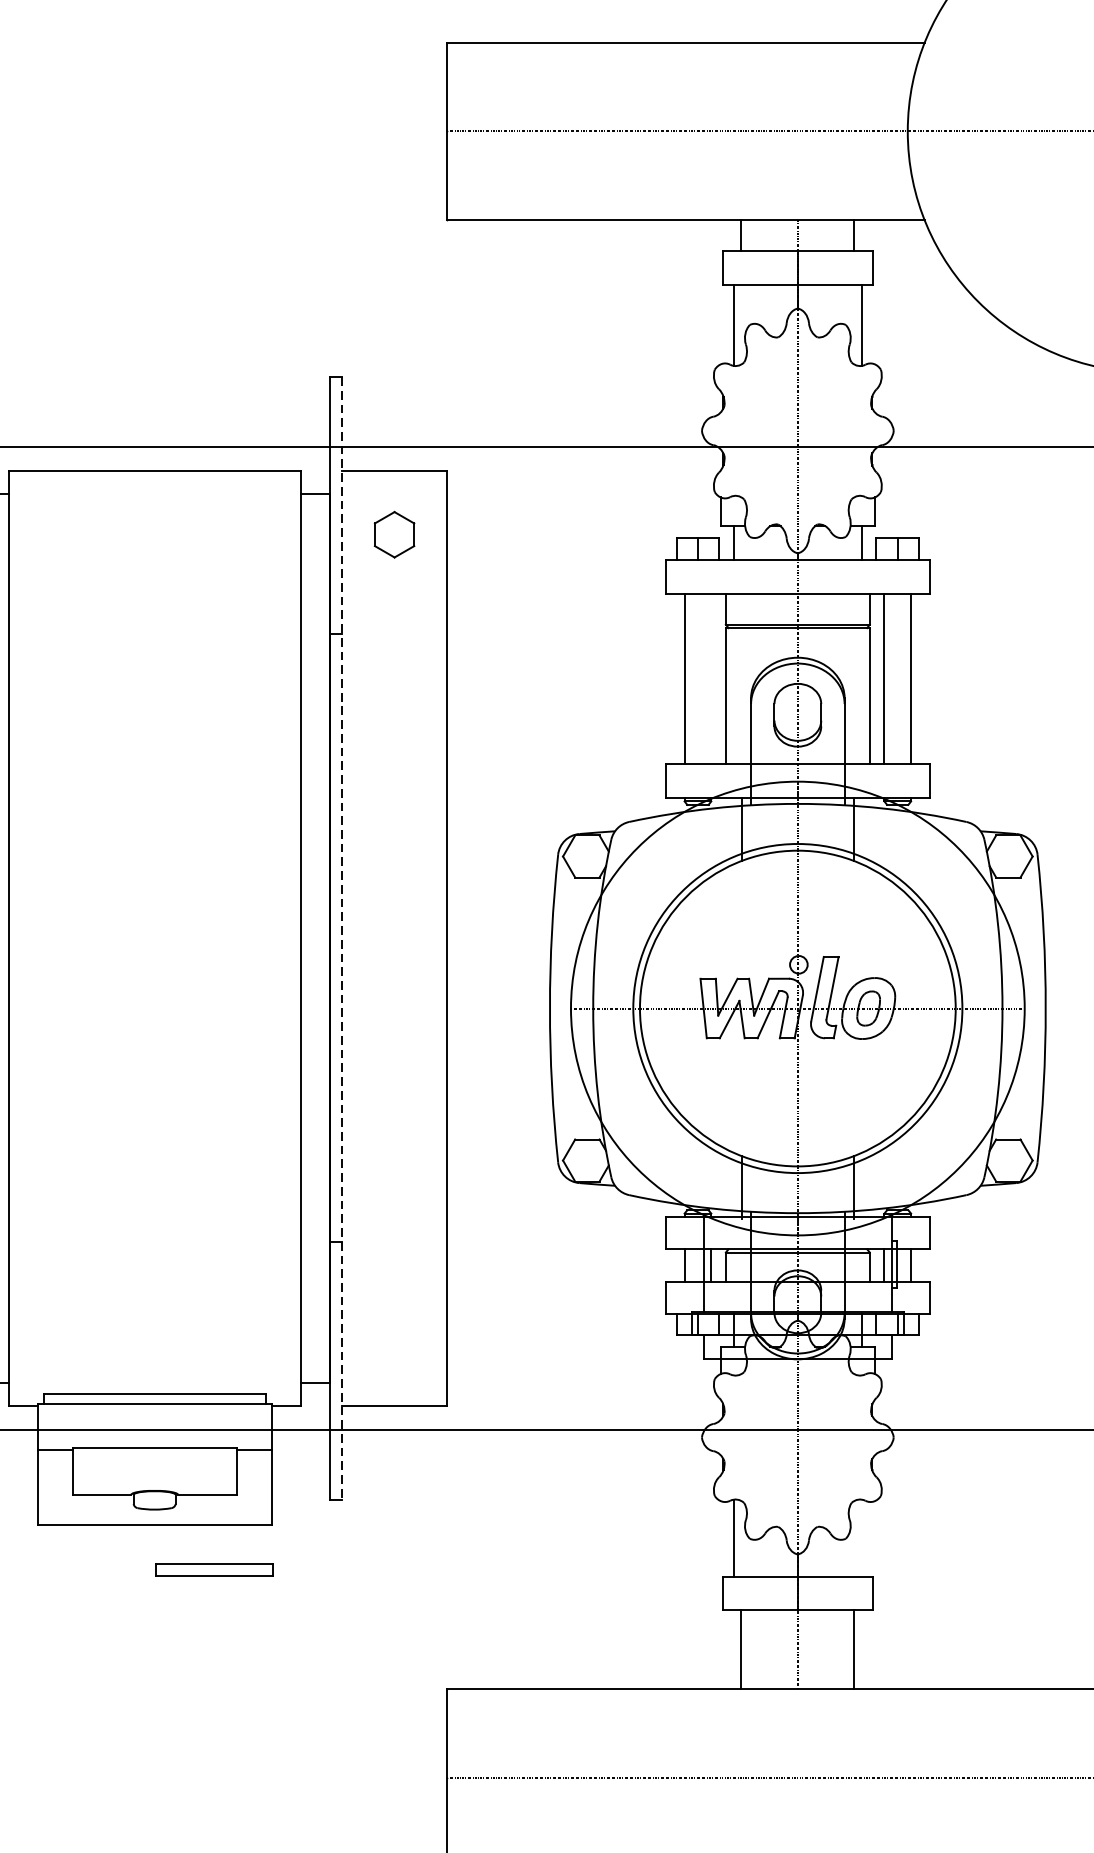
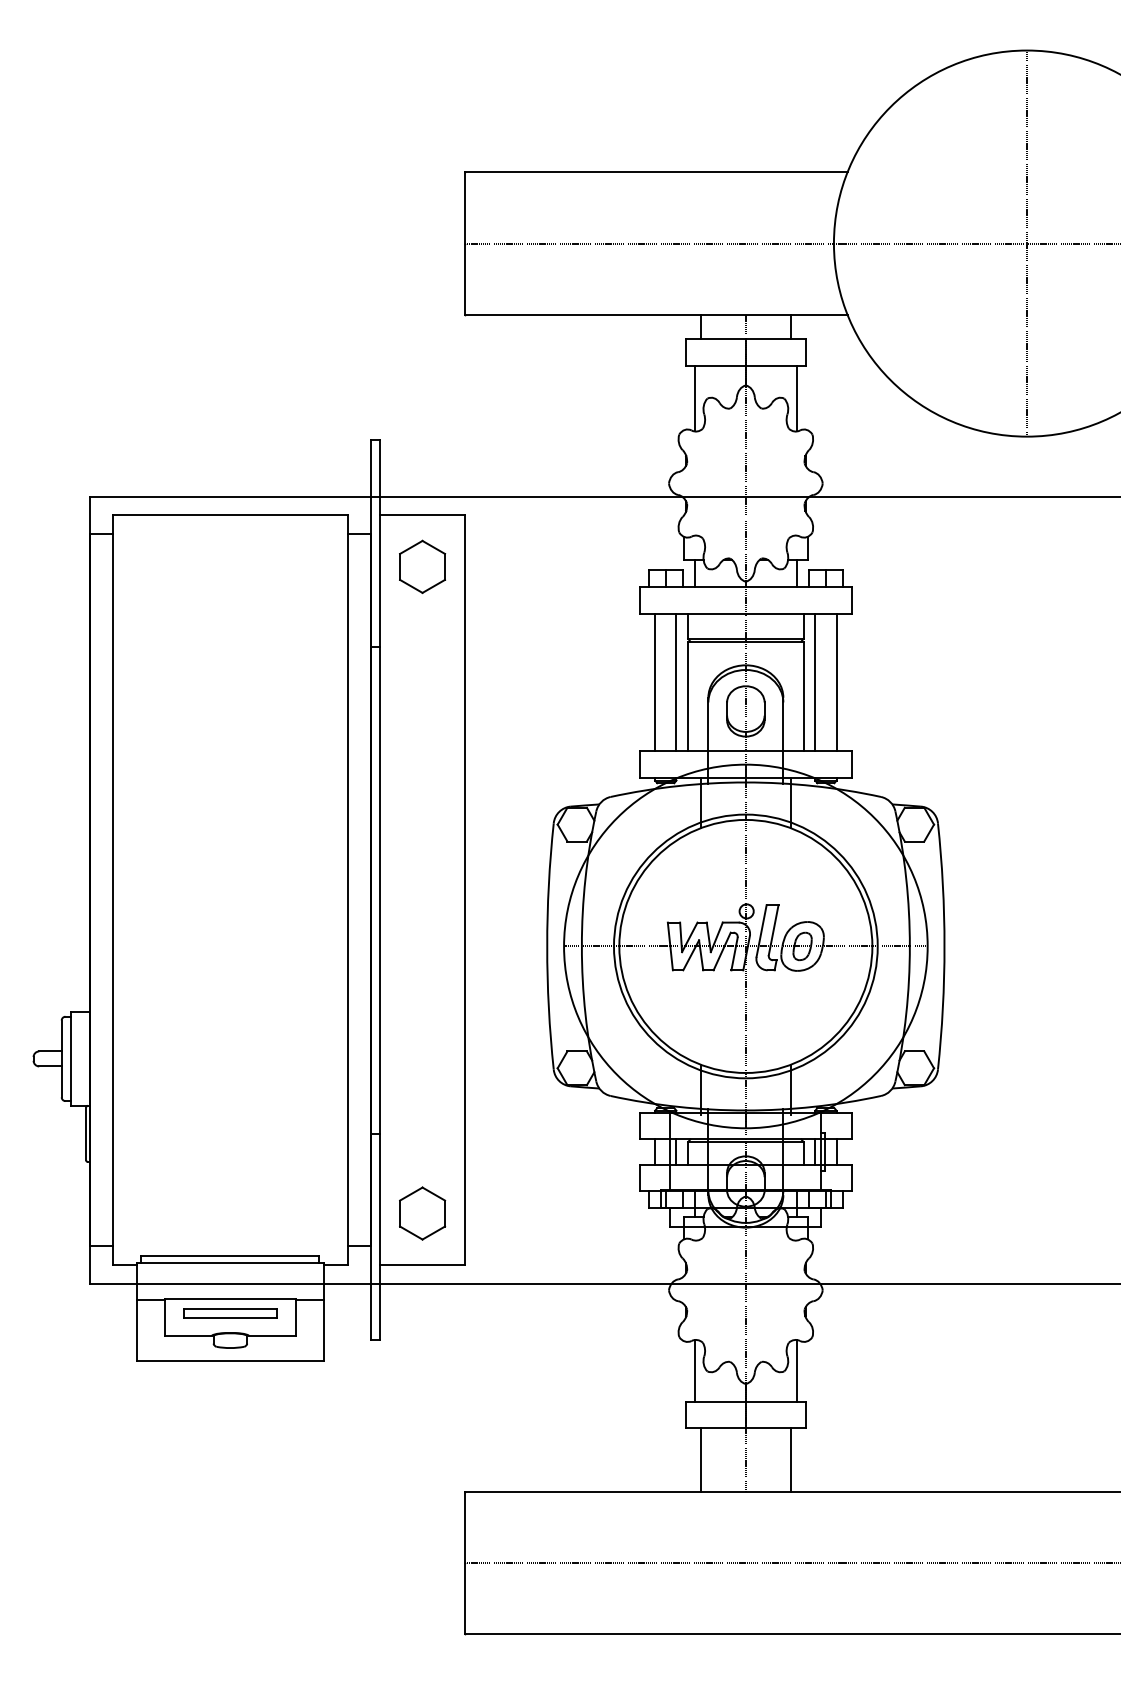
part: (394, 534) -> (422, 566), size x1.43
line: (711, 679) -> (676, 682), added
line: (341, 938) -> (380, 890), dashed -> solid
part: (394, 1341) -> (422, 1213), added
line: (862, 1538) -> (797, 1371), added
part: (214, 1570) -> (230, 1313), moved

